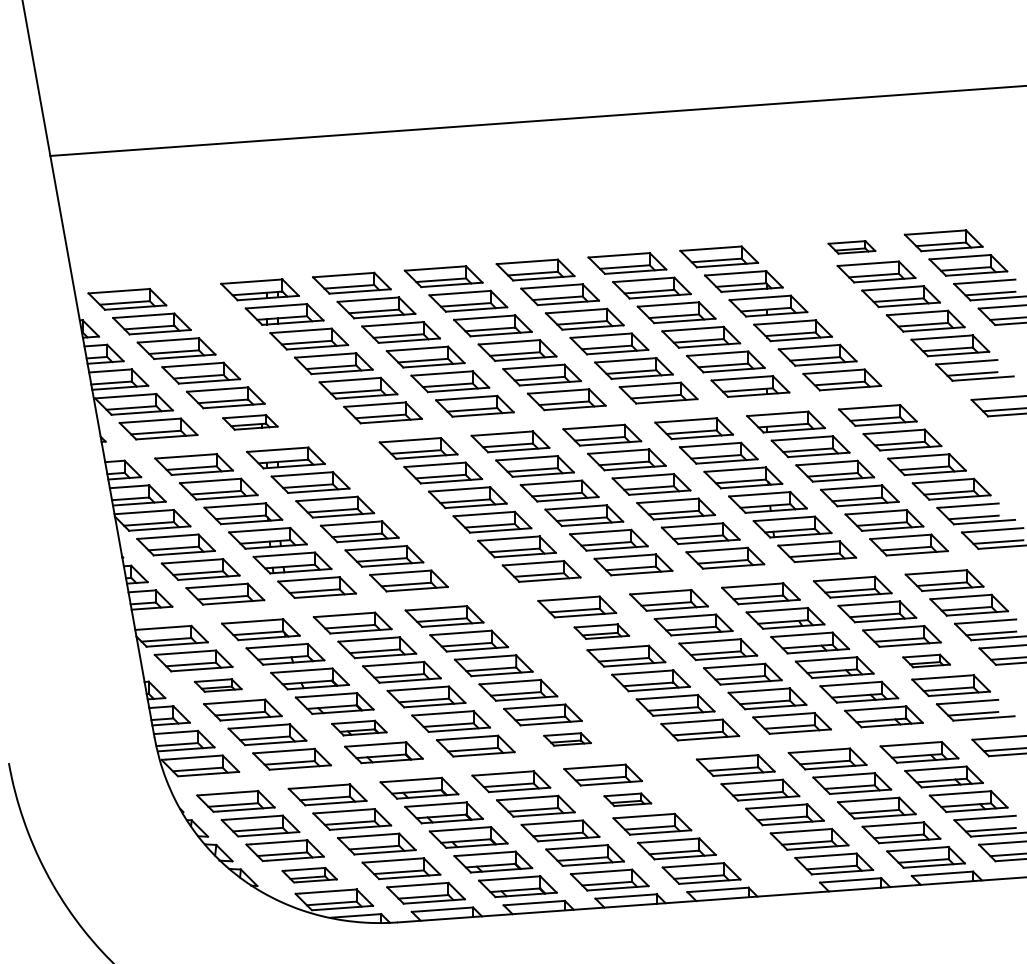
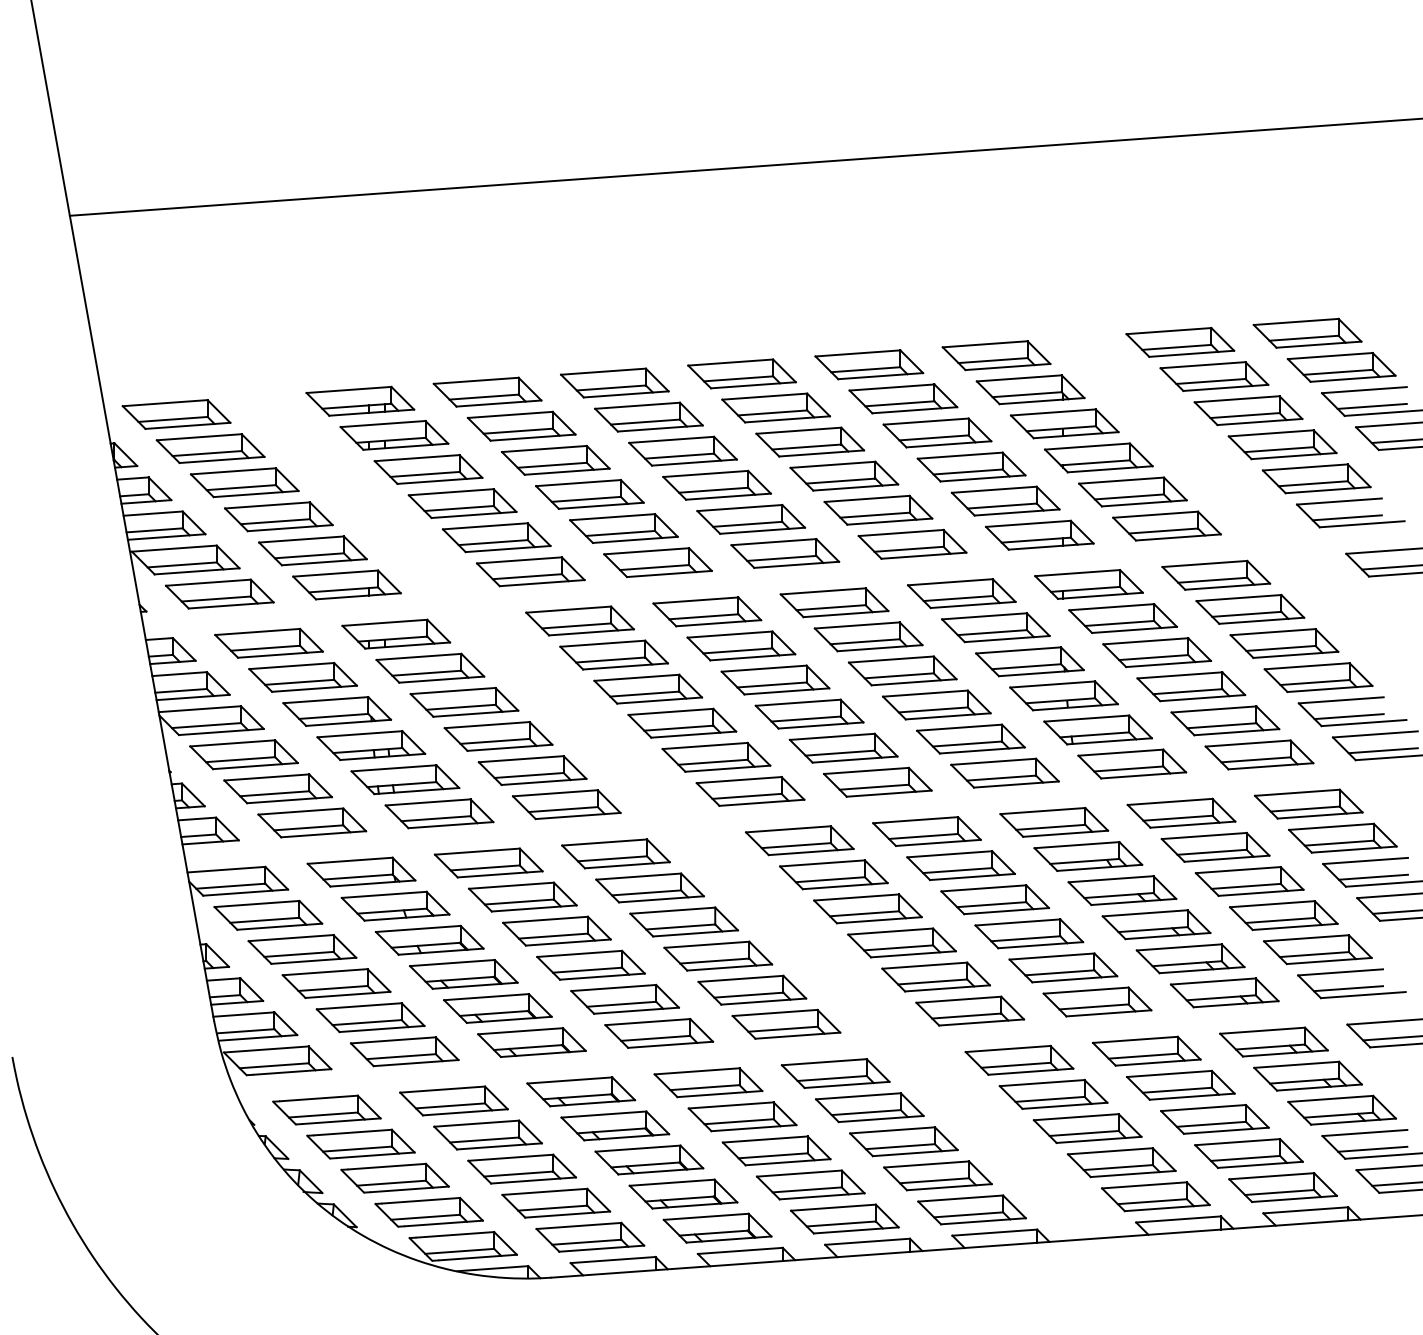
part: (852, 247) -> (1180, 342), size x1.67
part: (250, 422) -> (346, 584), size x1.43
part: (601, 631) -> (833, 874), size x1.43
part: (926, 661) -> (1283, 915), size x1.67
part: (218, 685) -> (302, 949), size x1.67
part: (359, 728) -> (497, 1008), size x1.43
part: (567, 738) -> (786, 1023), size x1.67
part: (627, 799) -> (869, 1107), size x1.67
part: (309, 874) -> (428, 1211), size x1.43

